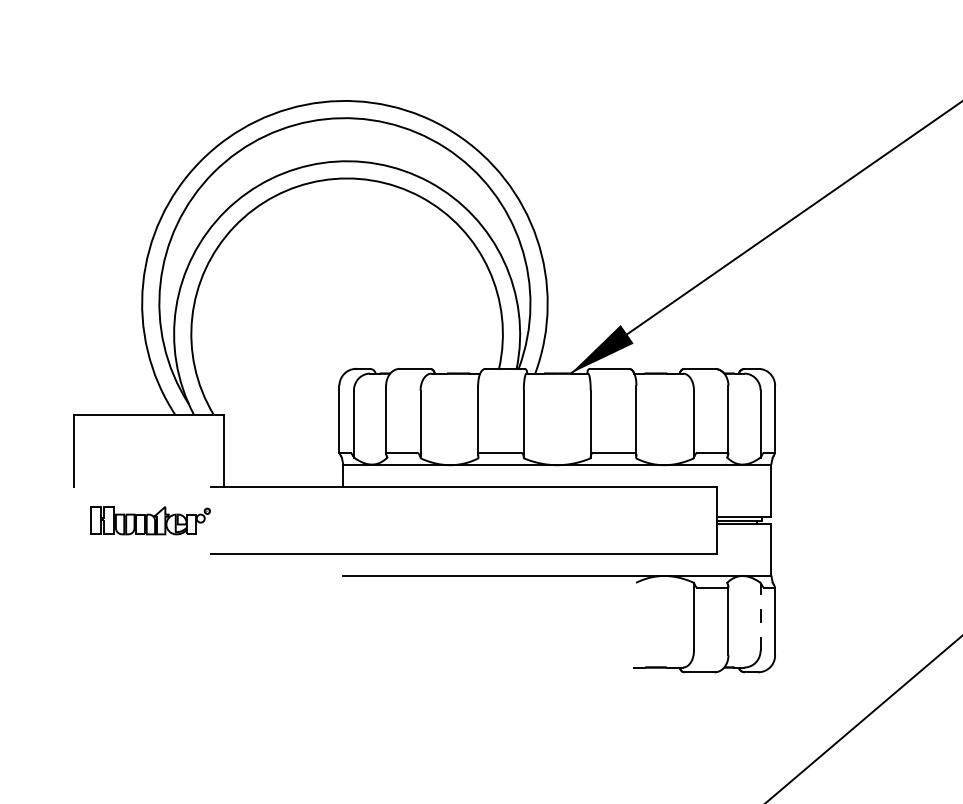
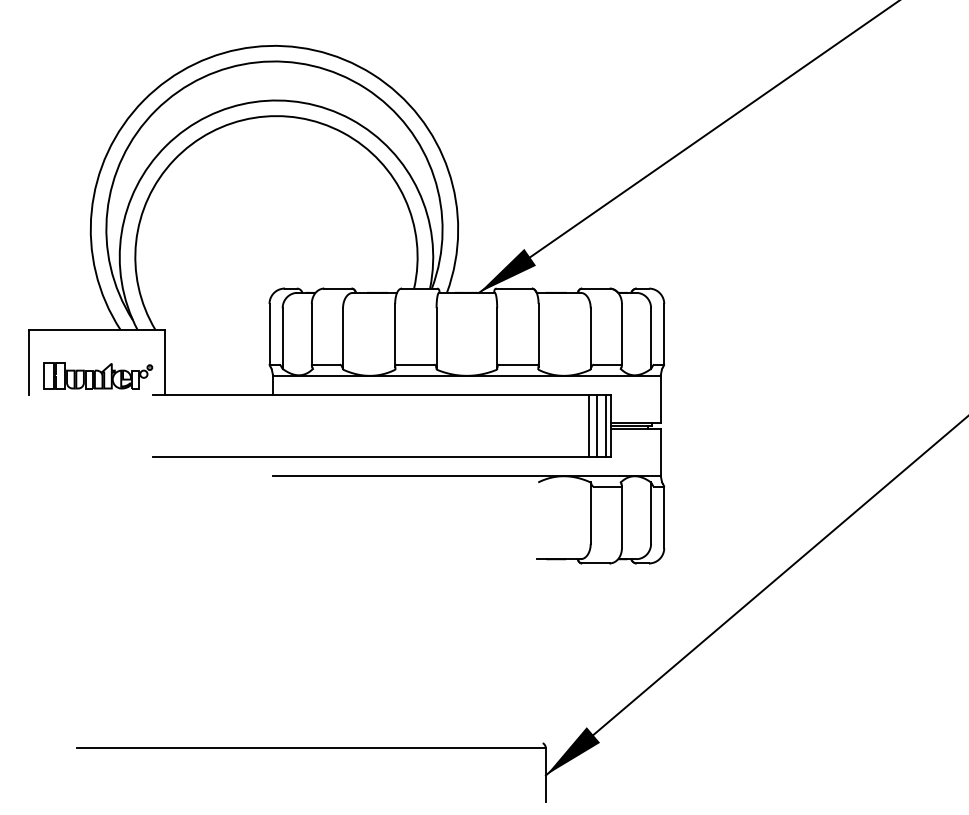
part: (150, 519) -> (98, 375), moved
line: (691, 519) -> (588, 425), added
line: (700, 519) -> (596, 425), added
line: (711, 519) -> (606, 425), added
line: (761, 617) -> (651, 513), dashed -> solid

